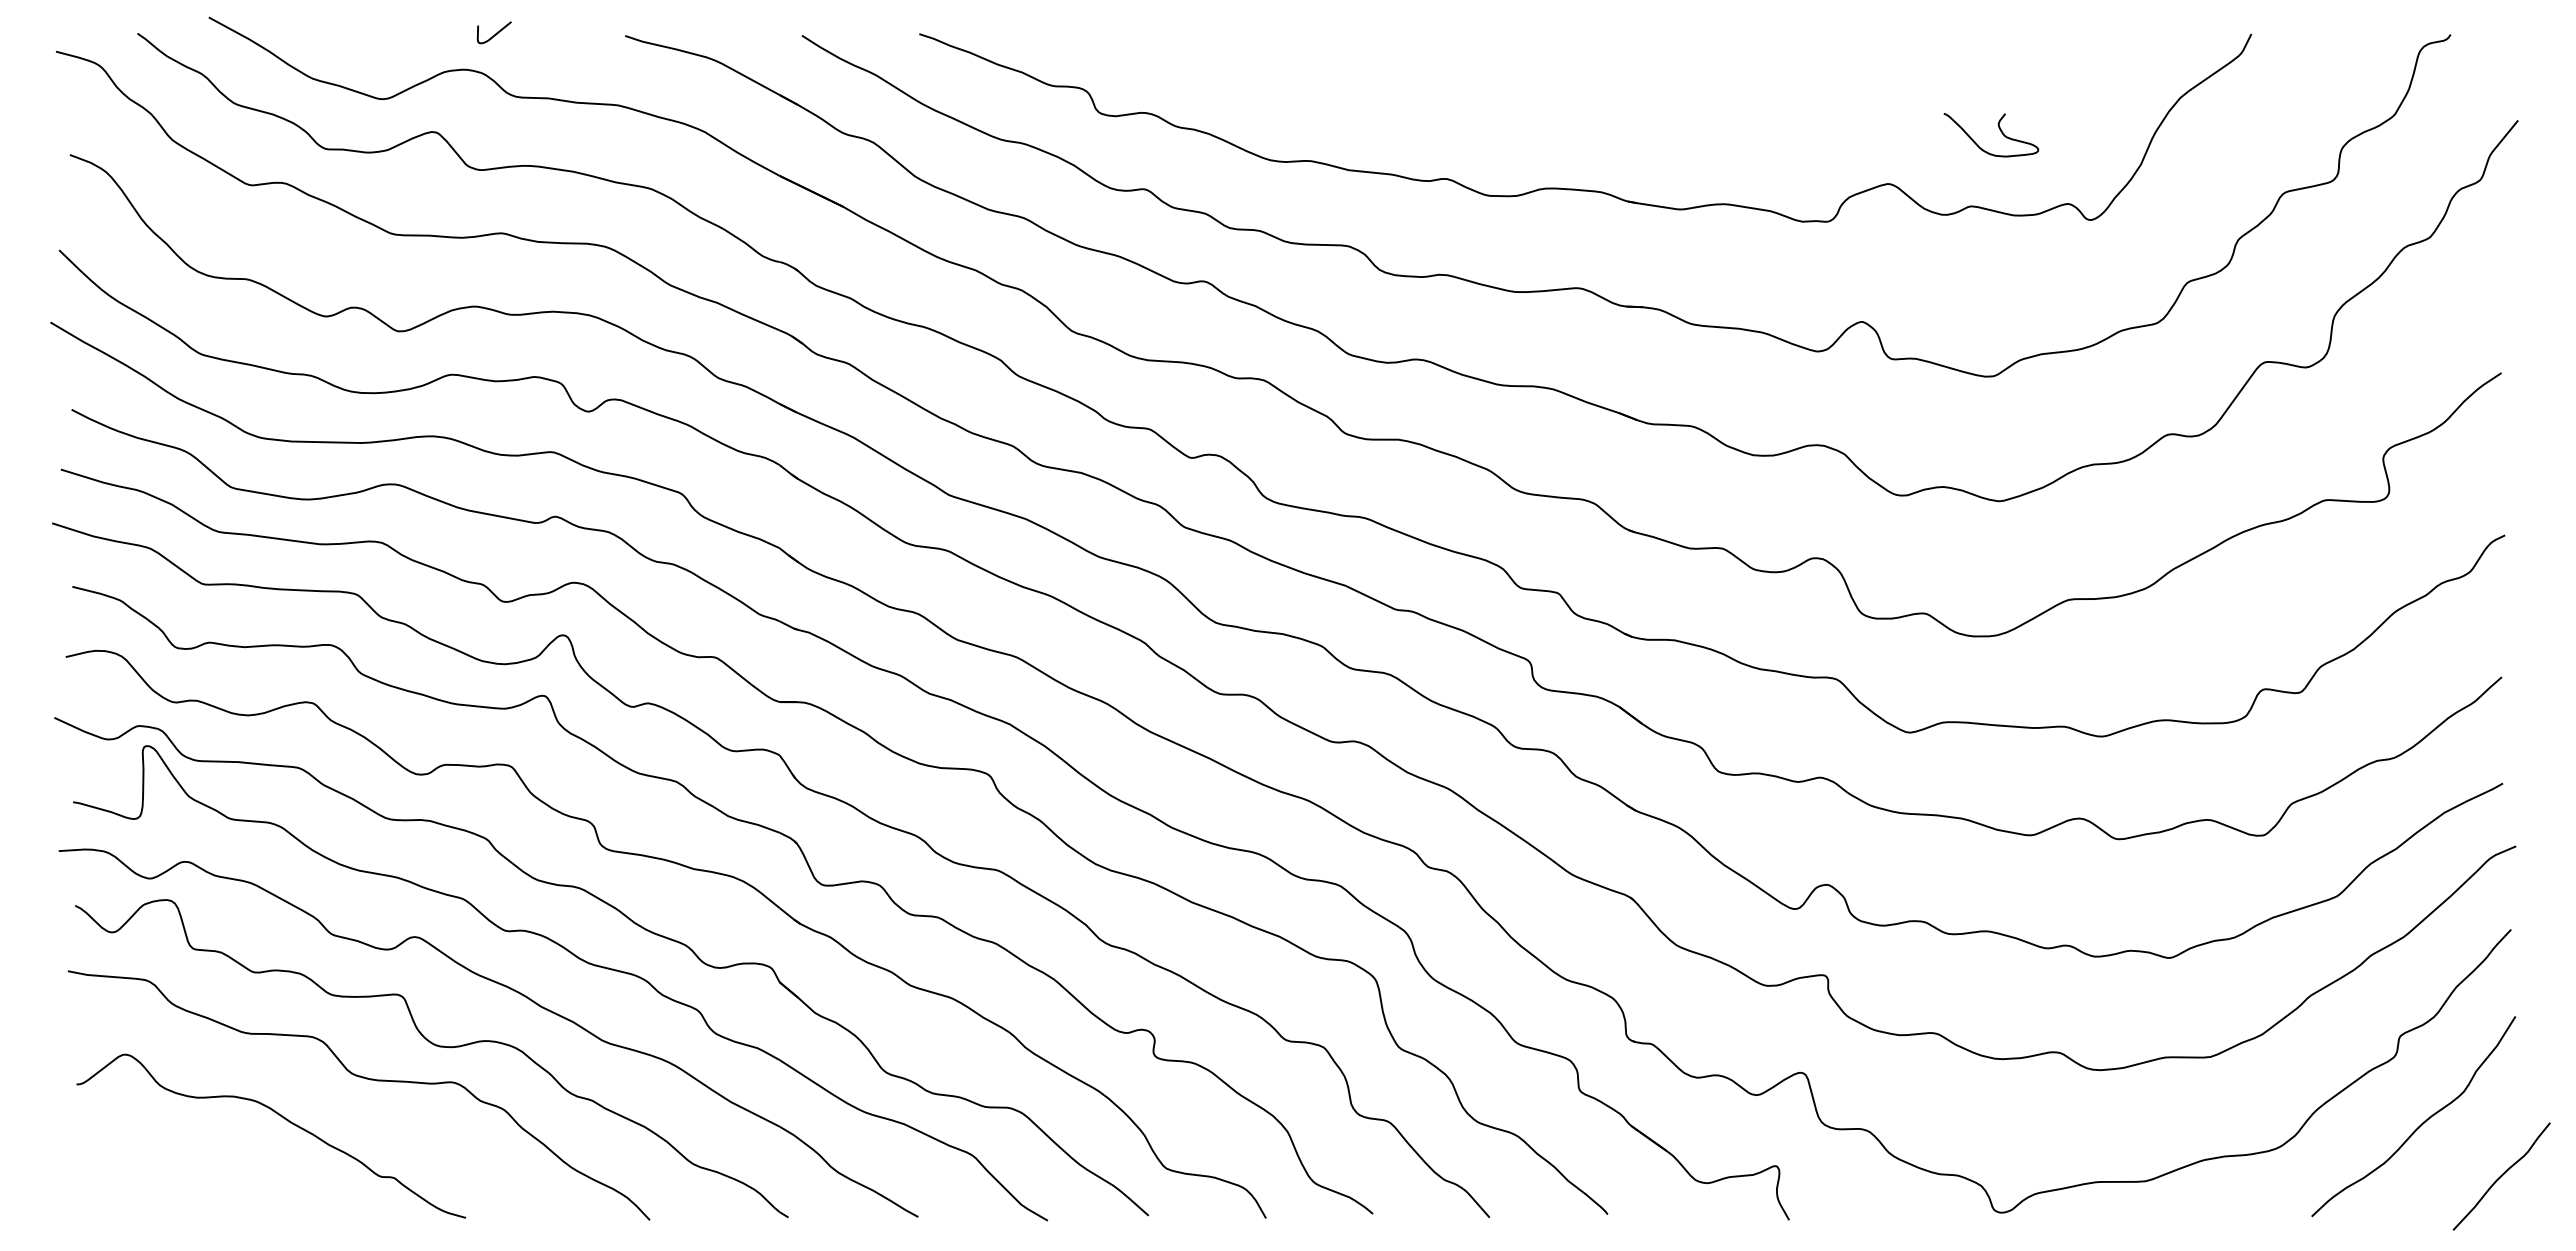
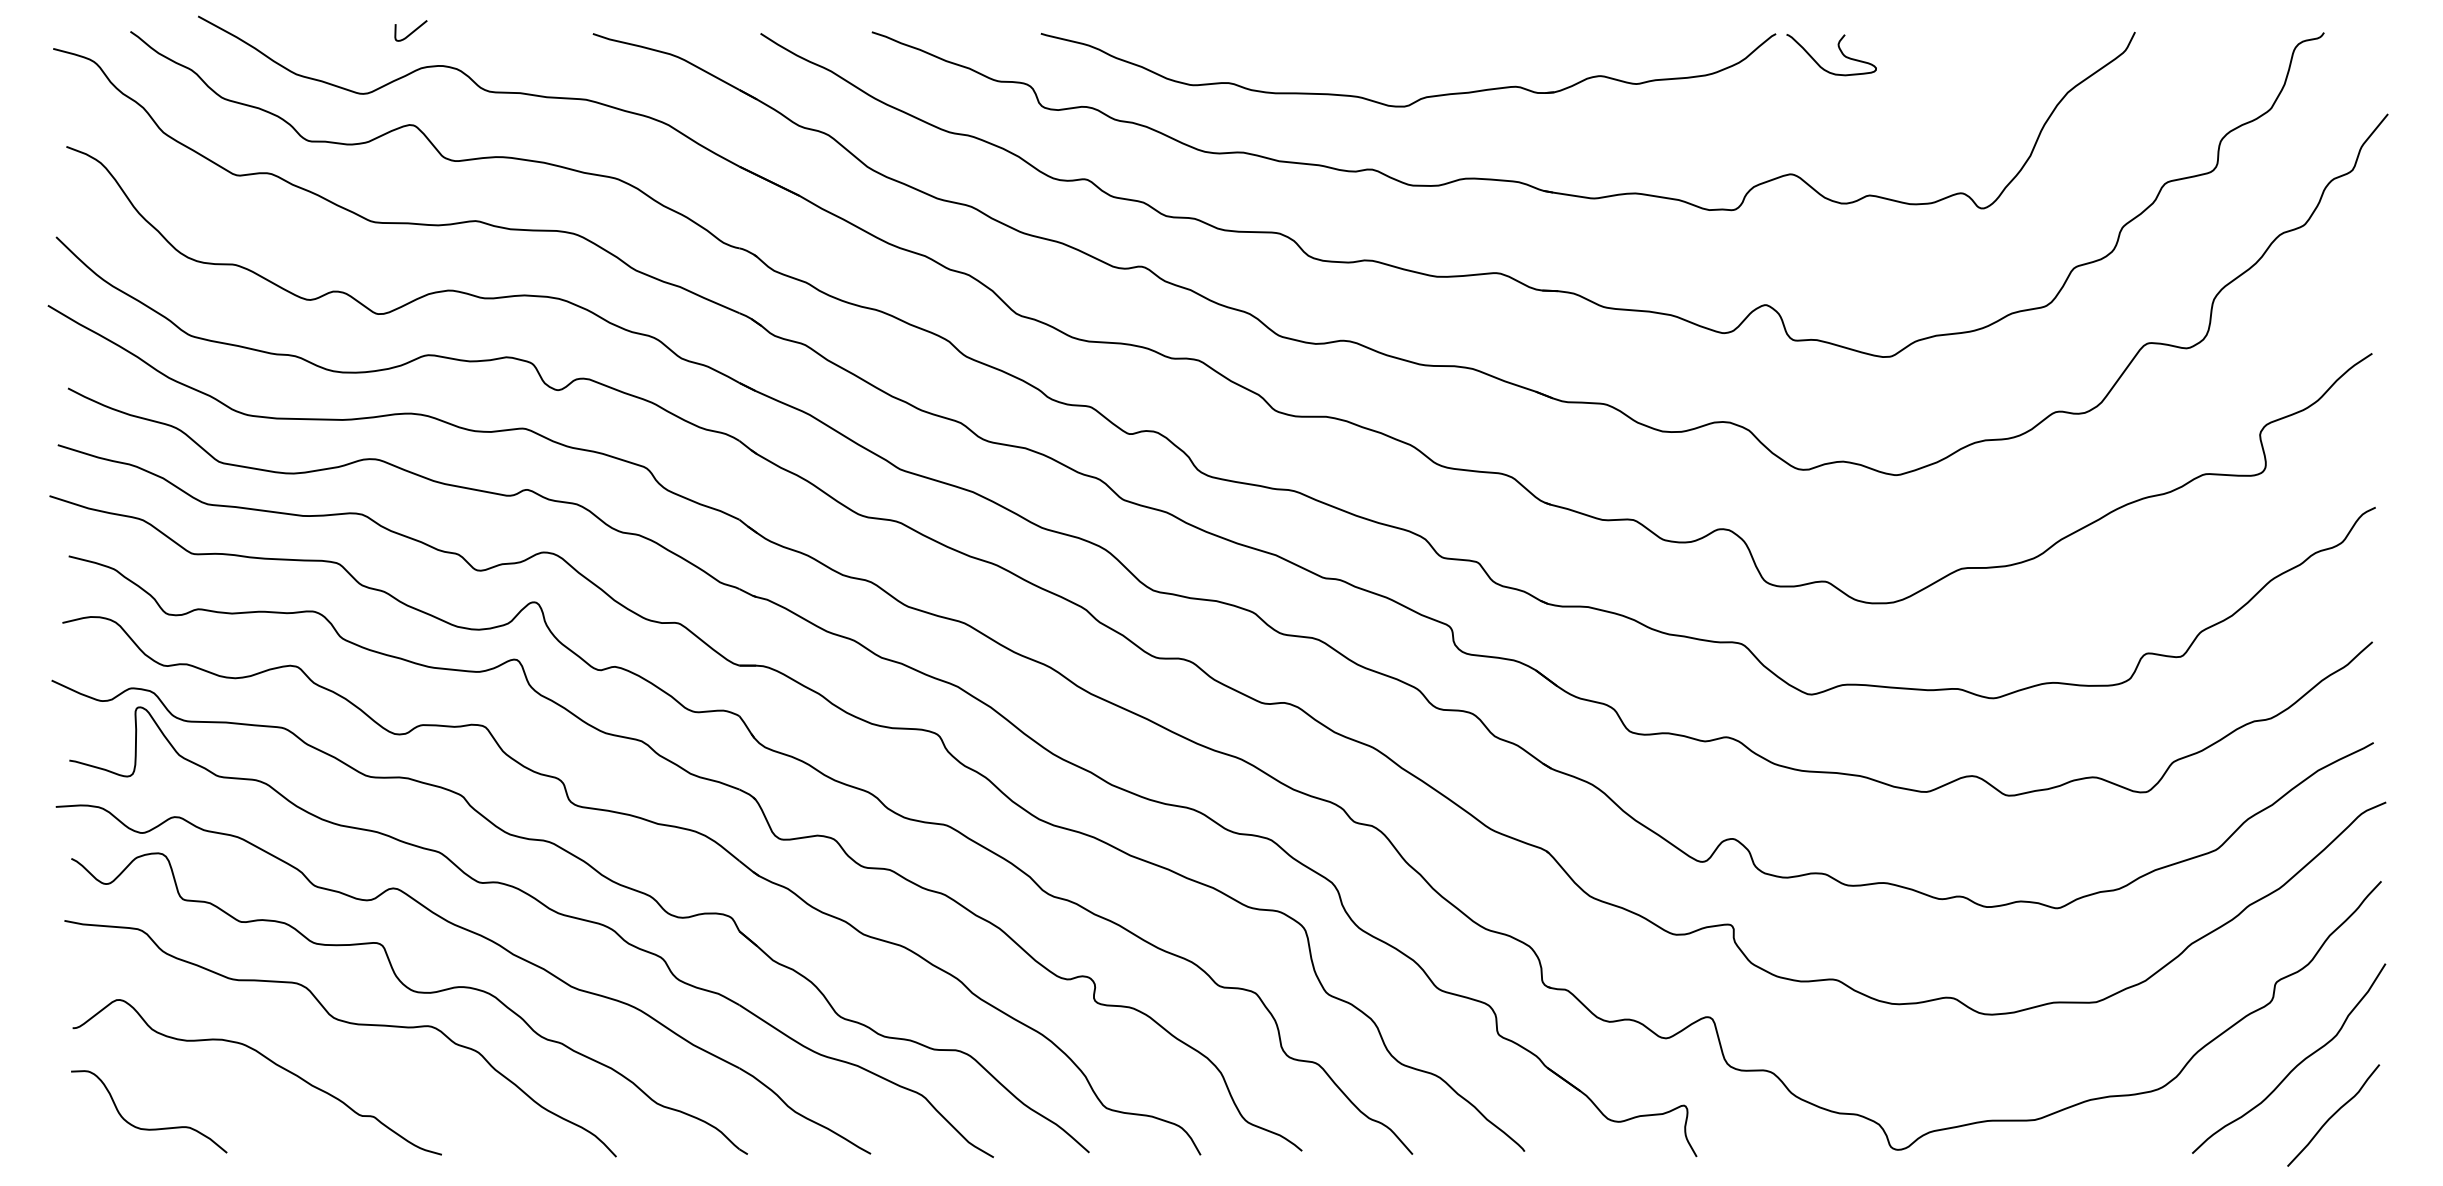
curve: (495, 33) -> (412, 31), moved
part: (1498, 103) -> (1421, 97), added
curve: (2000, 131) -> (1840, 51), moved
curve: (2501, 1176) -> (2333, 1115), moved
curve: (156, 1190) -> (148, 1128), added

